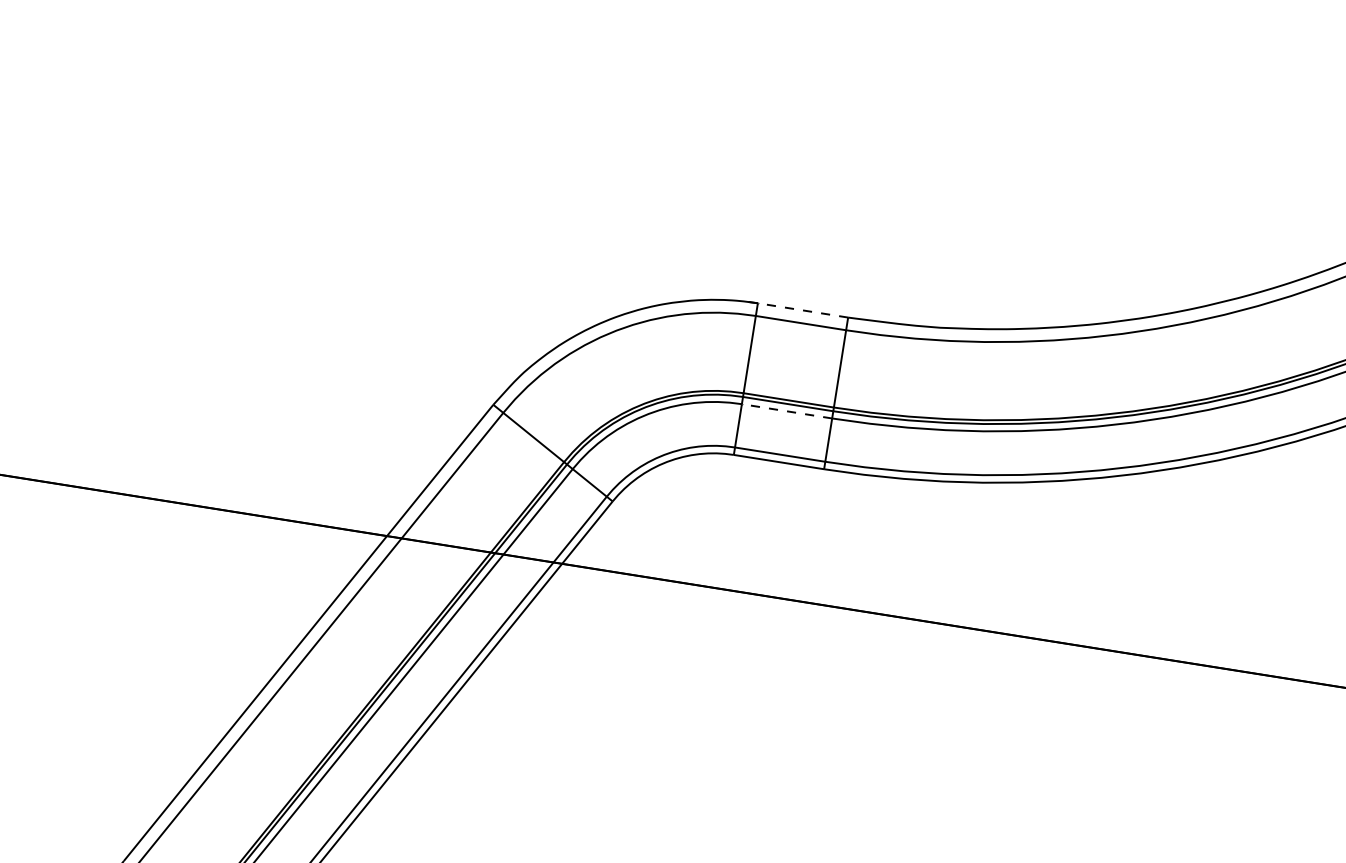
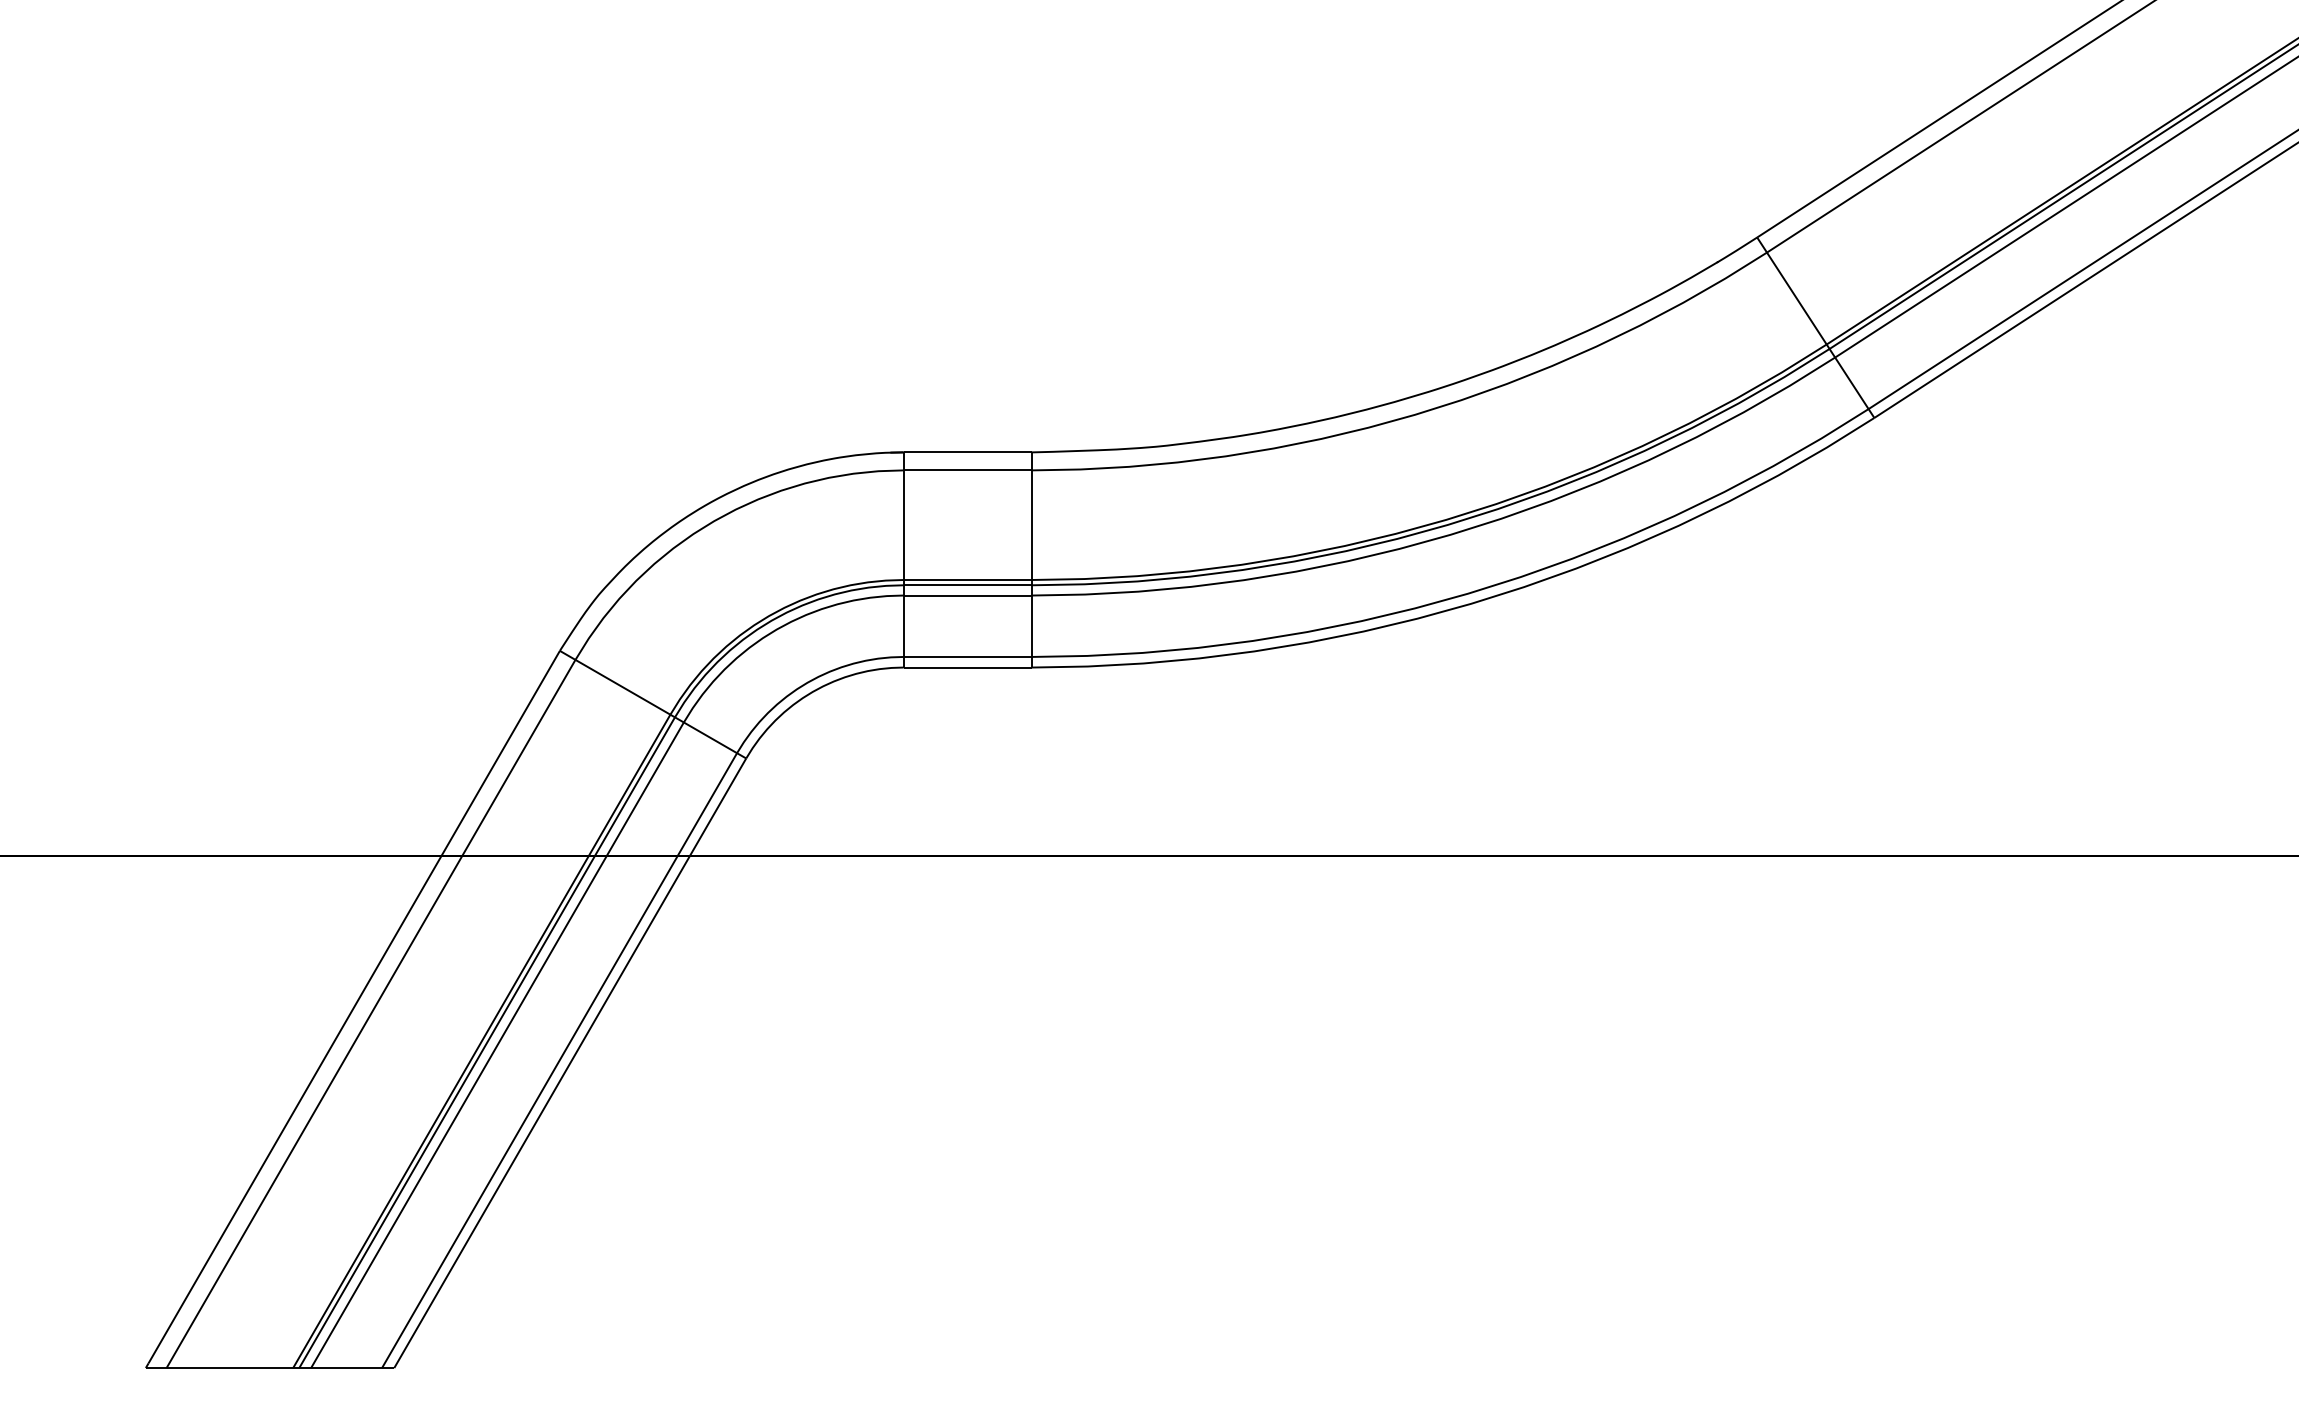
line: (802, 310) -> (967, 452), dashed -> solid
line: (786, 411) -> (967, 595), dashed -> solid

